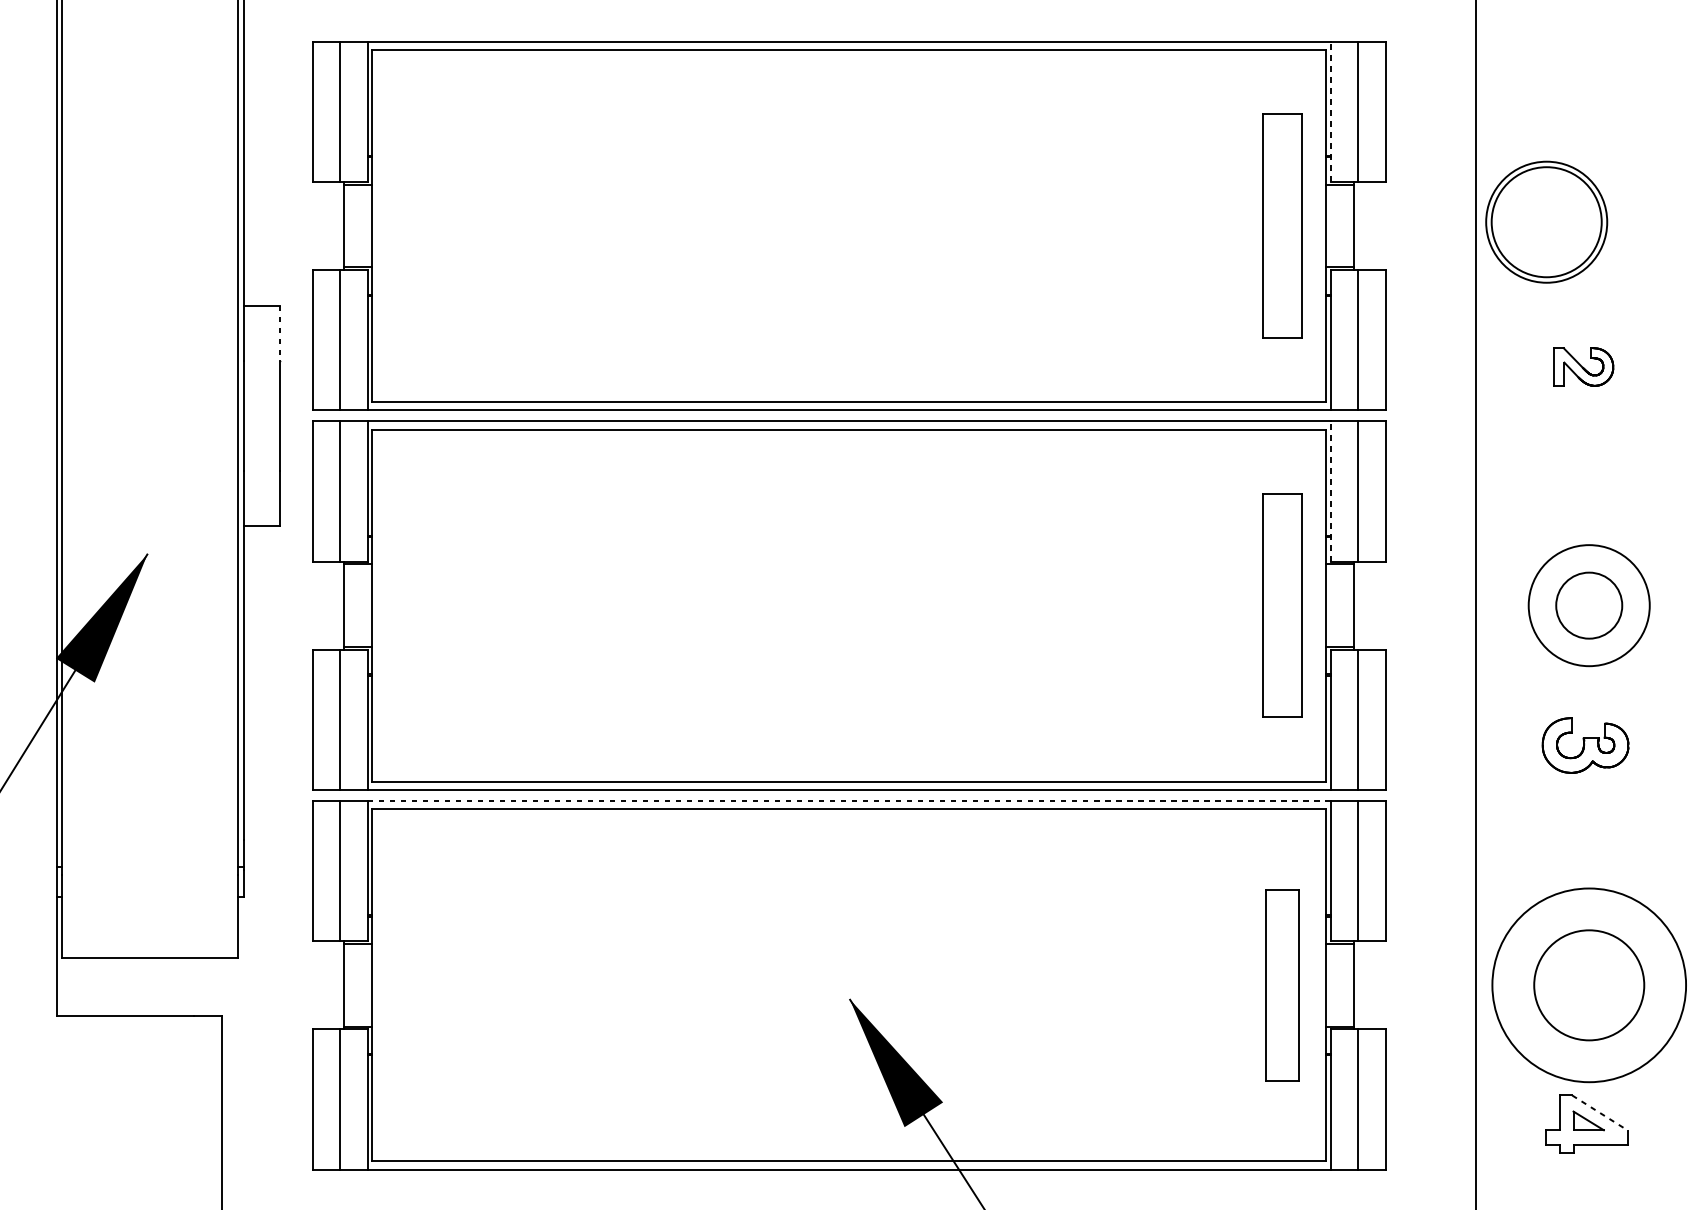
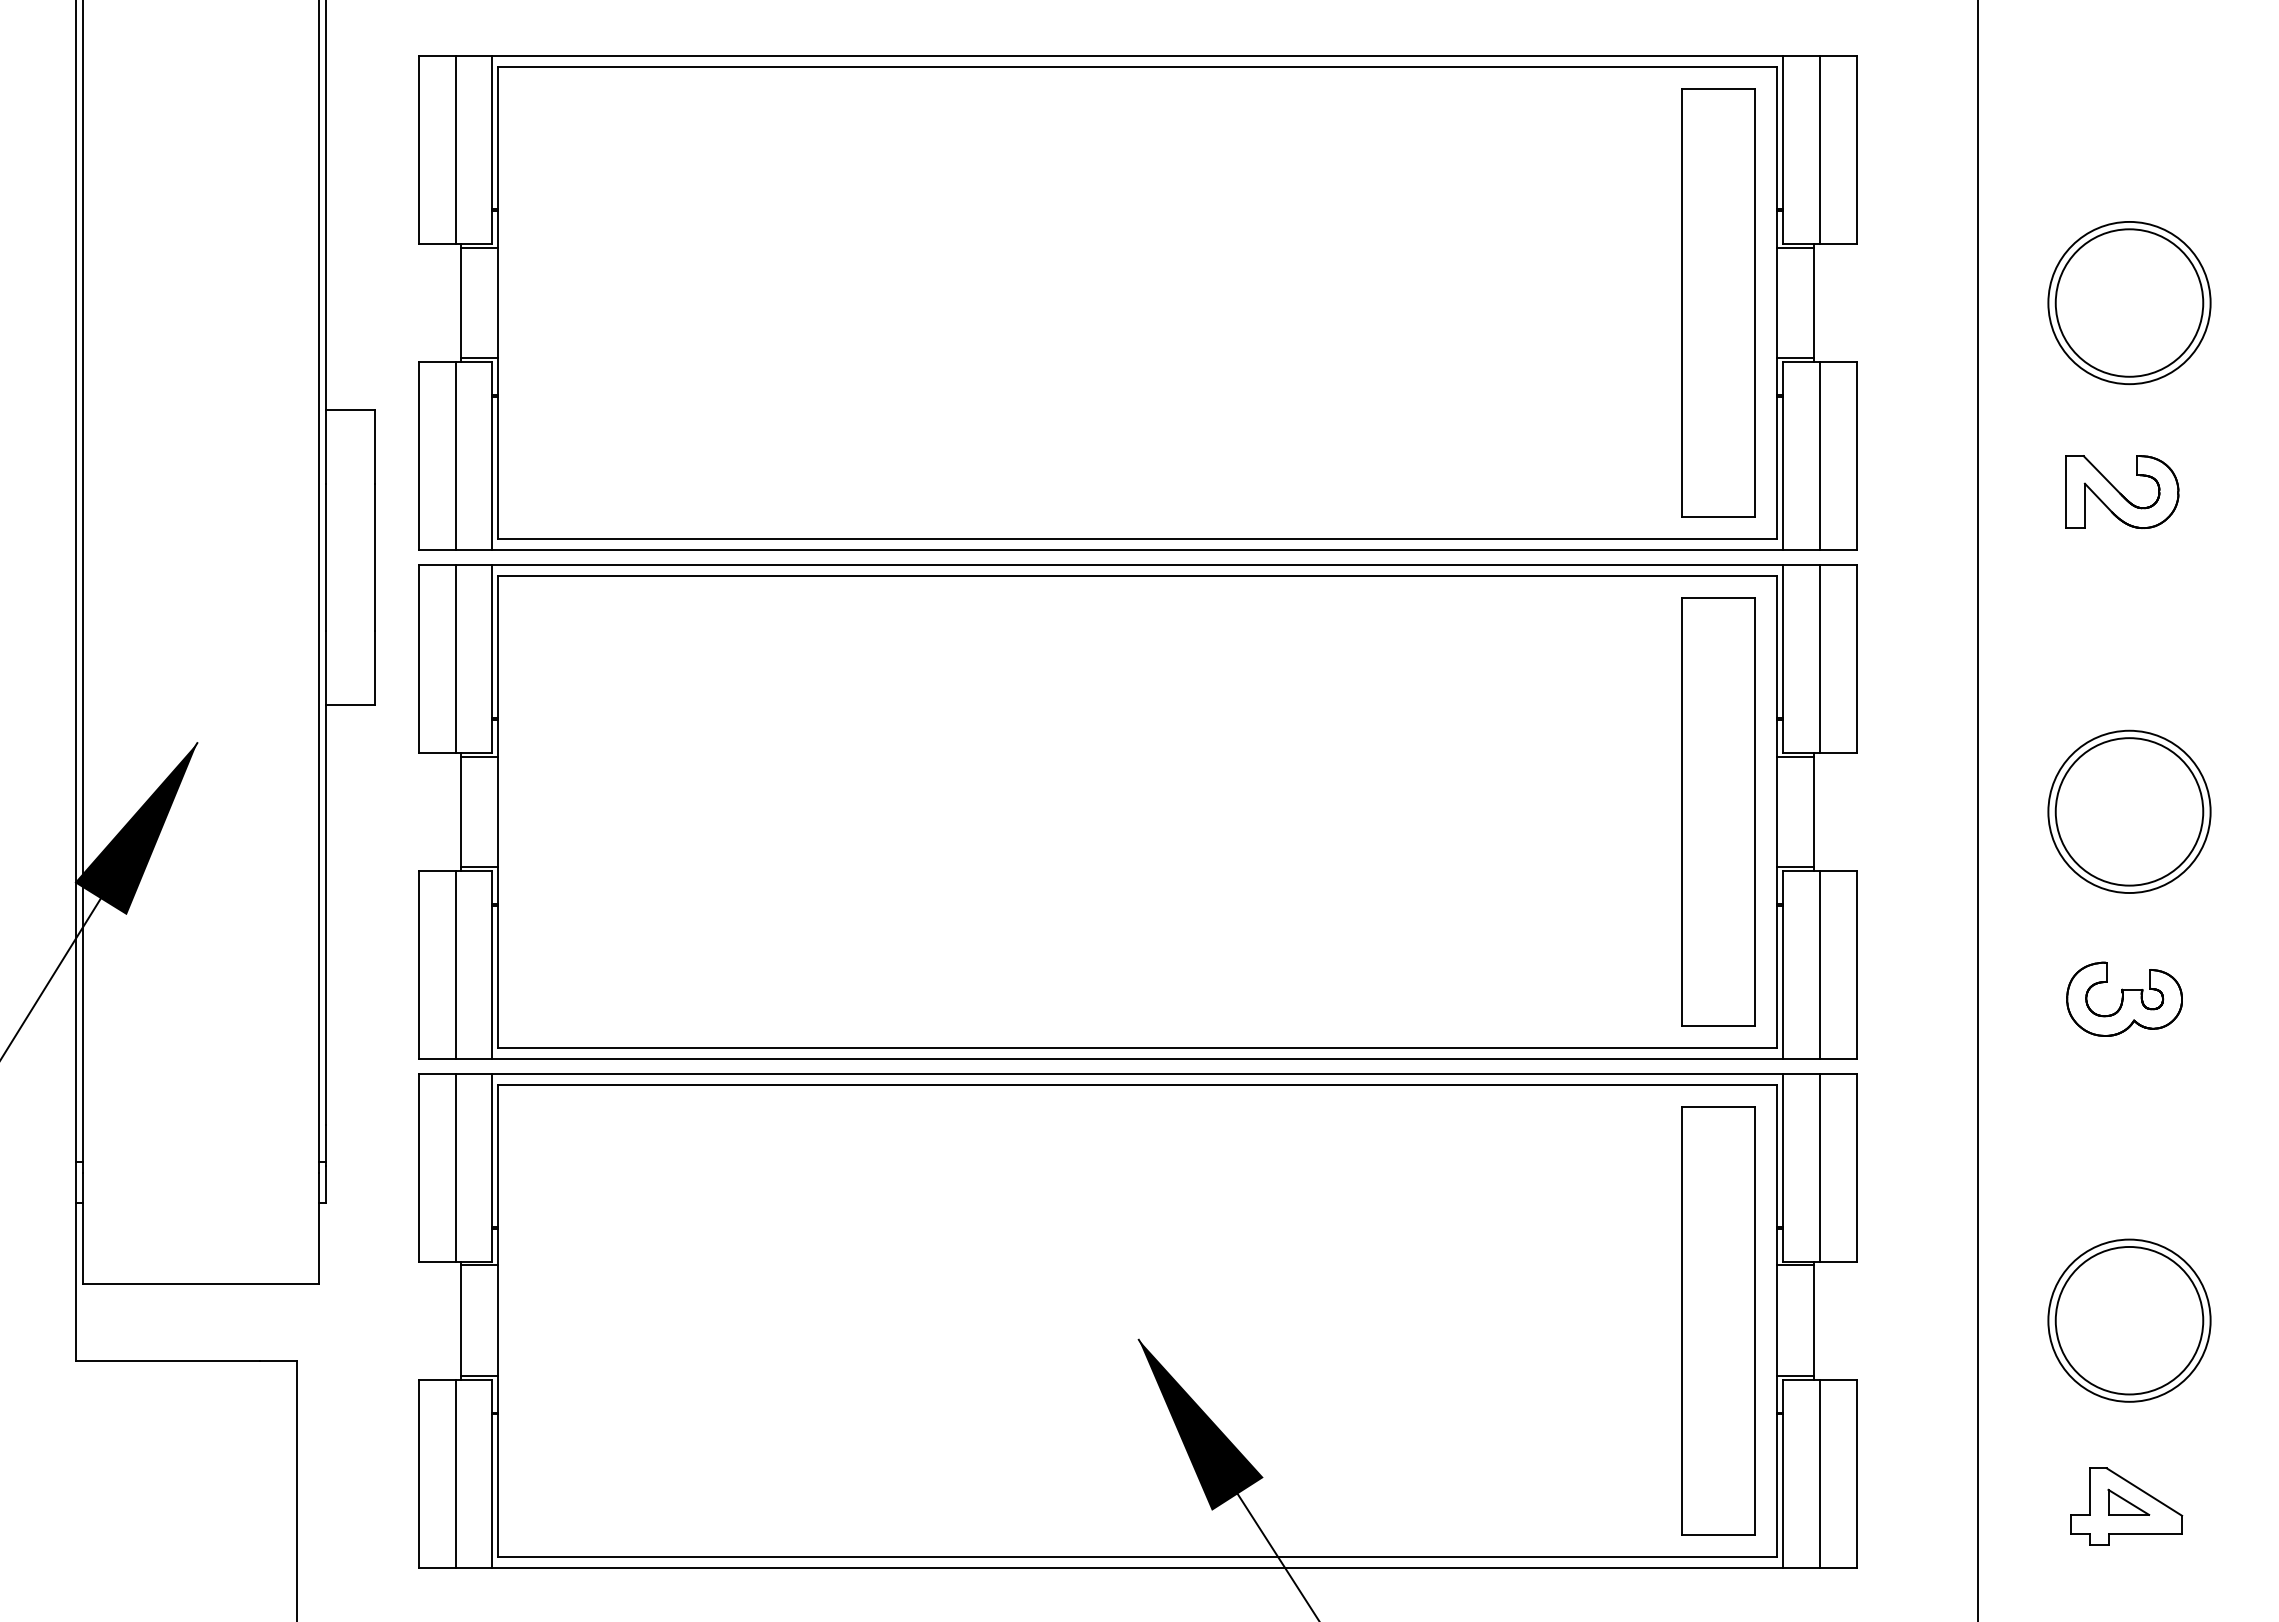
line: (1330, 111) -> (1782, 149), dashed -> solid
part: (1546, 222) -> (2129, 303), moved
part: (1282, 225) -> (1718, 302), size x1.43
line: (280, 333) -> (375, 446), dashed -> solid
part: (1584, 366) -> (2122, 491), size x1.43
line: (1330, 491) -> (1782, 658), dashed -> solid
part: (1282, 605) -> (1718, 811), size x1.43
circle: (1589, 605) -> (2129, 811), size x1.67
line: (849, 800) -> (1137, 1073), dashed -> solid
part: (1282, 985) -> (1718, 1320), size x1.67
circle: (1589, 985) -> (2129, 1320), size x0.62
line: (1600, 1113) -> (2144, 1492), dashed -> solid

